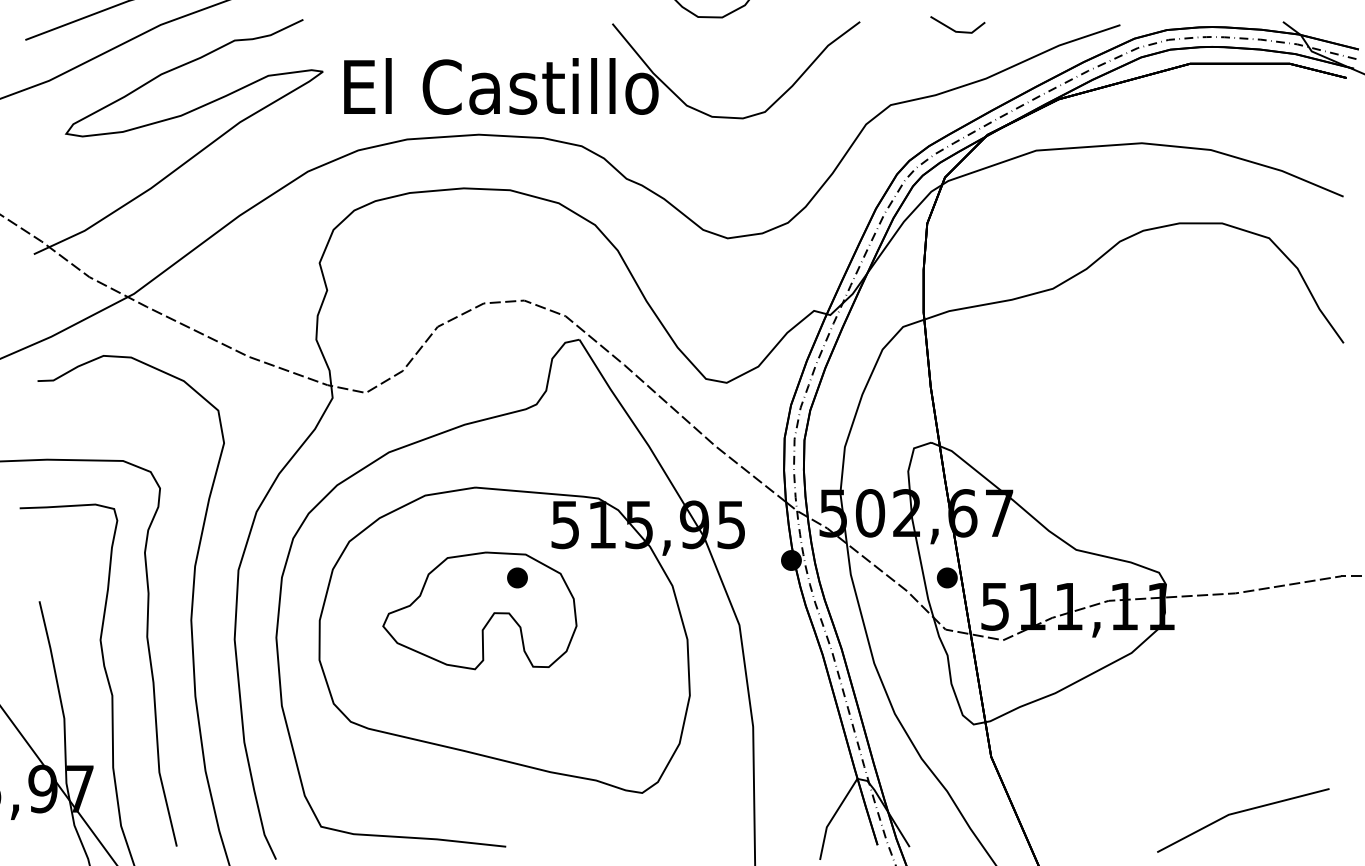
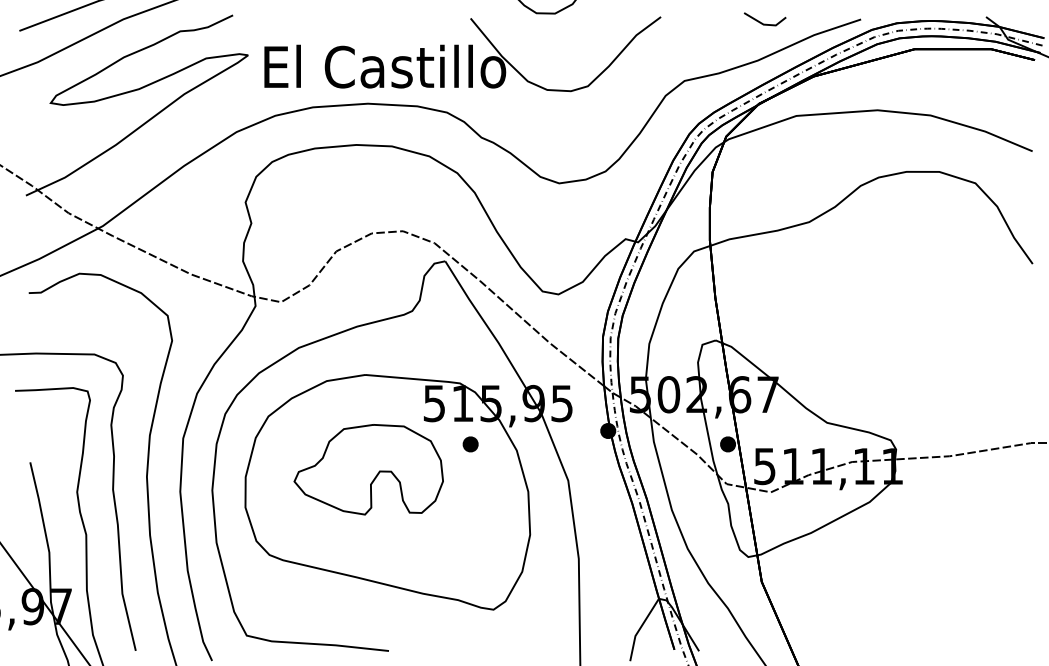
line: (954, 29) -> (762, 22), moved
part: (517, 578) -> (470, 444), moved
line: (1239, 813) -> (952, 625), removed

